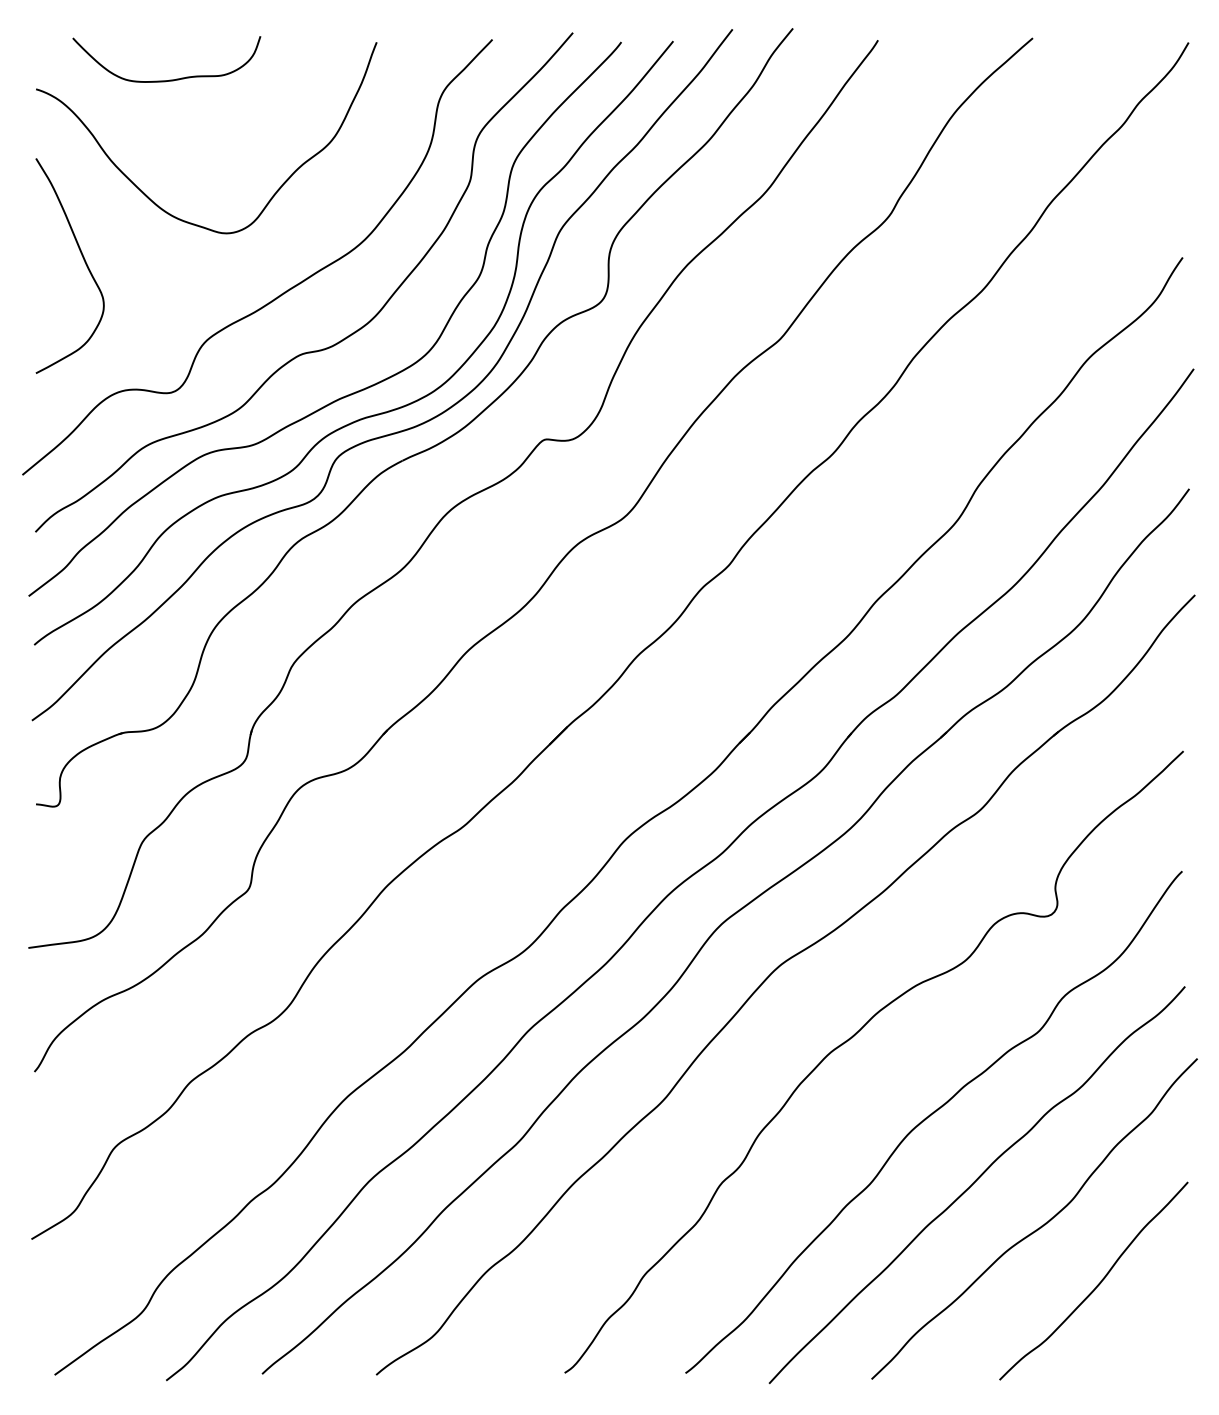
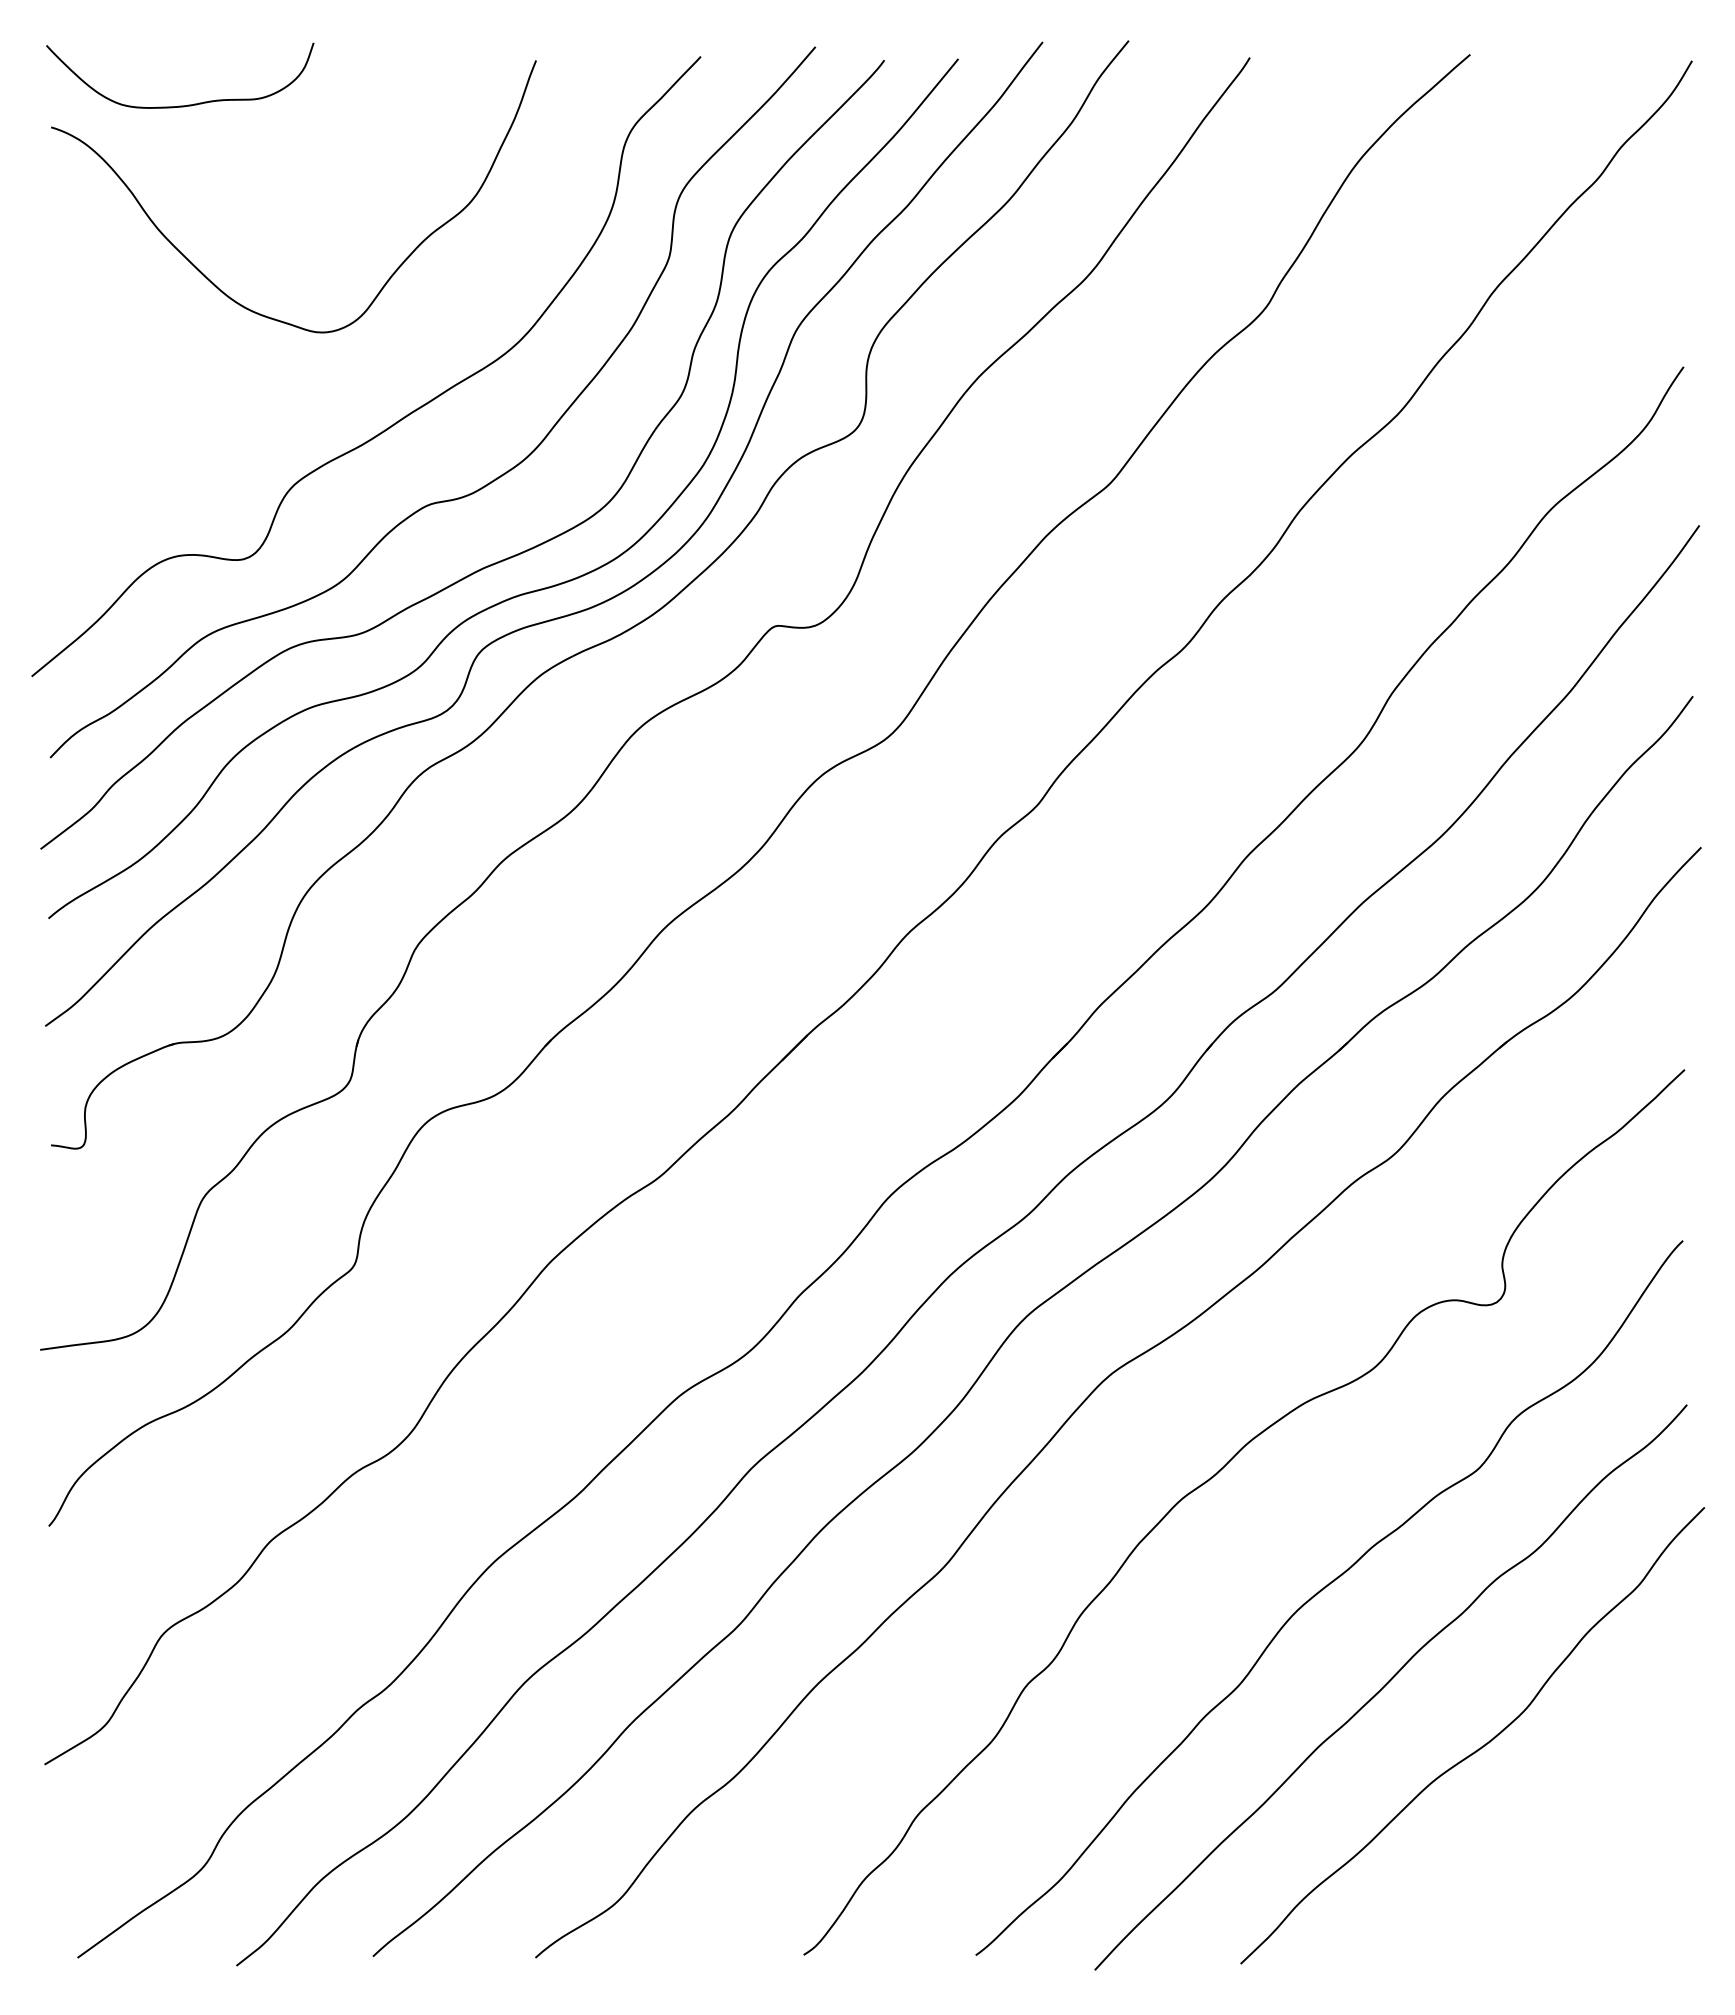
curve: (166, 80) -> (180, 105), moved
curve: (83, 259) -> (118, 369), removed
curve: (1097, 1284) -> (1562, 1829), removed

